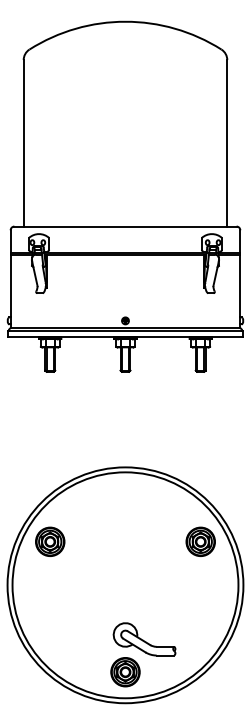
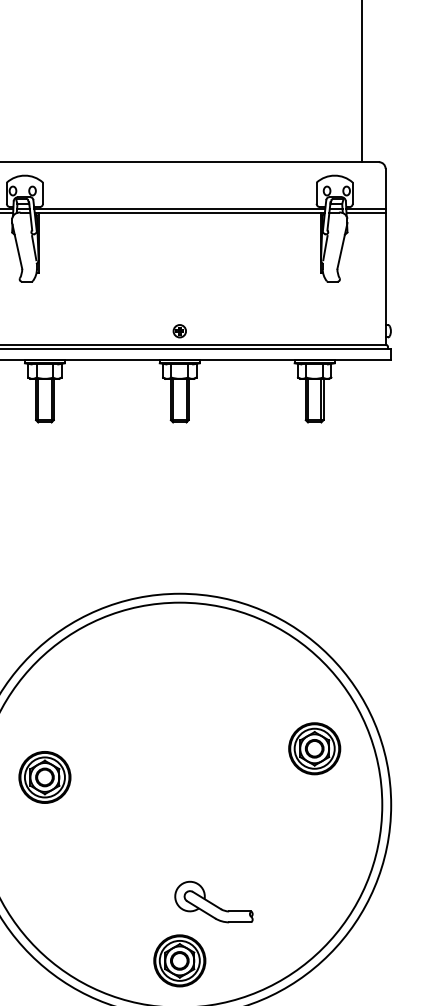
part: (50, 541) -> (45, 776), moved
part: (200, 541) -> (314, 748), moved
part: (144, 639) -> (213, 902), size x0.7

